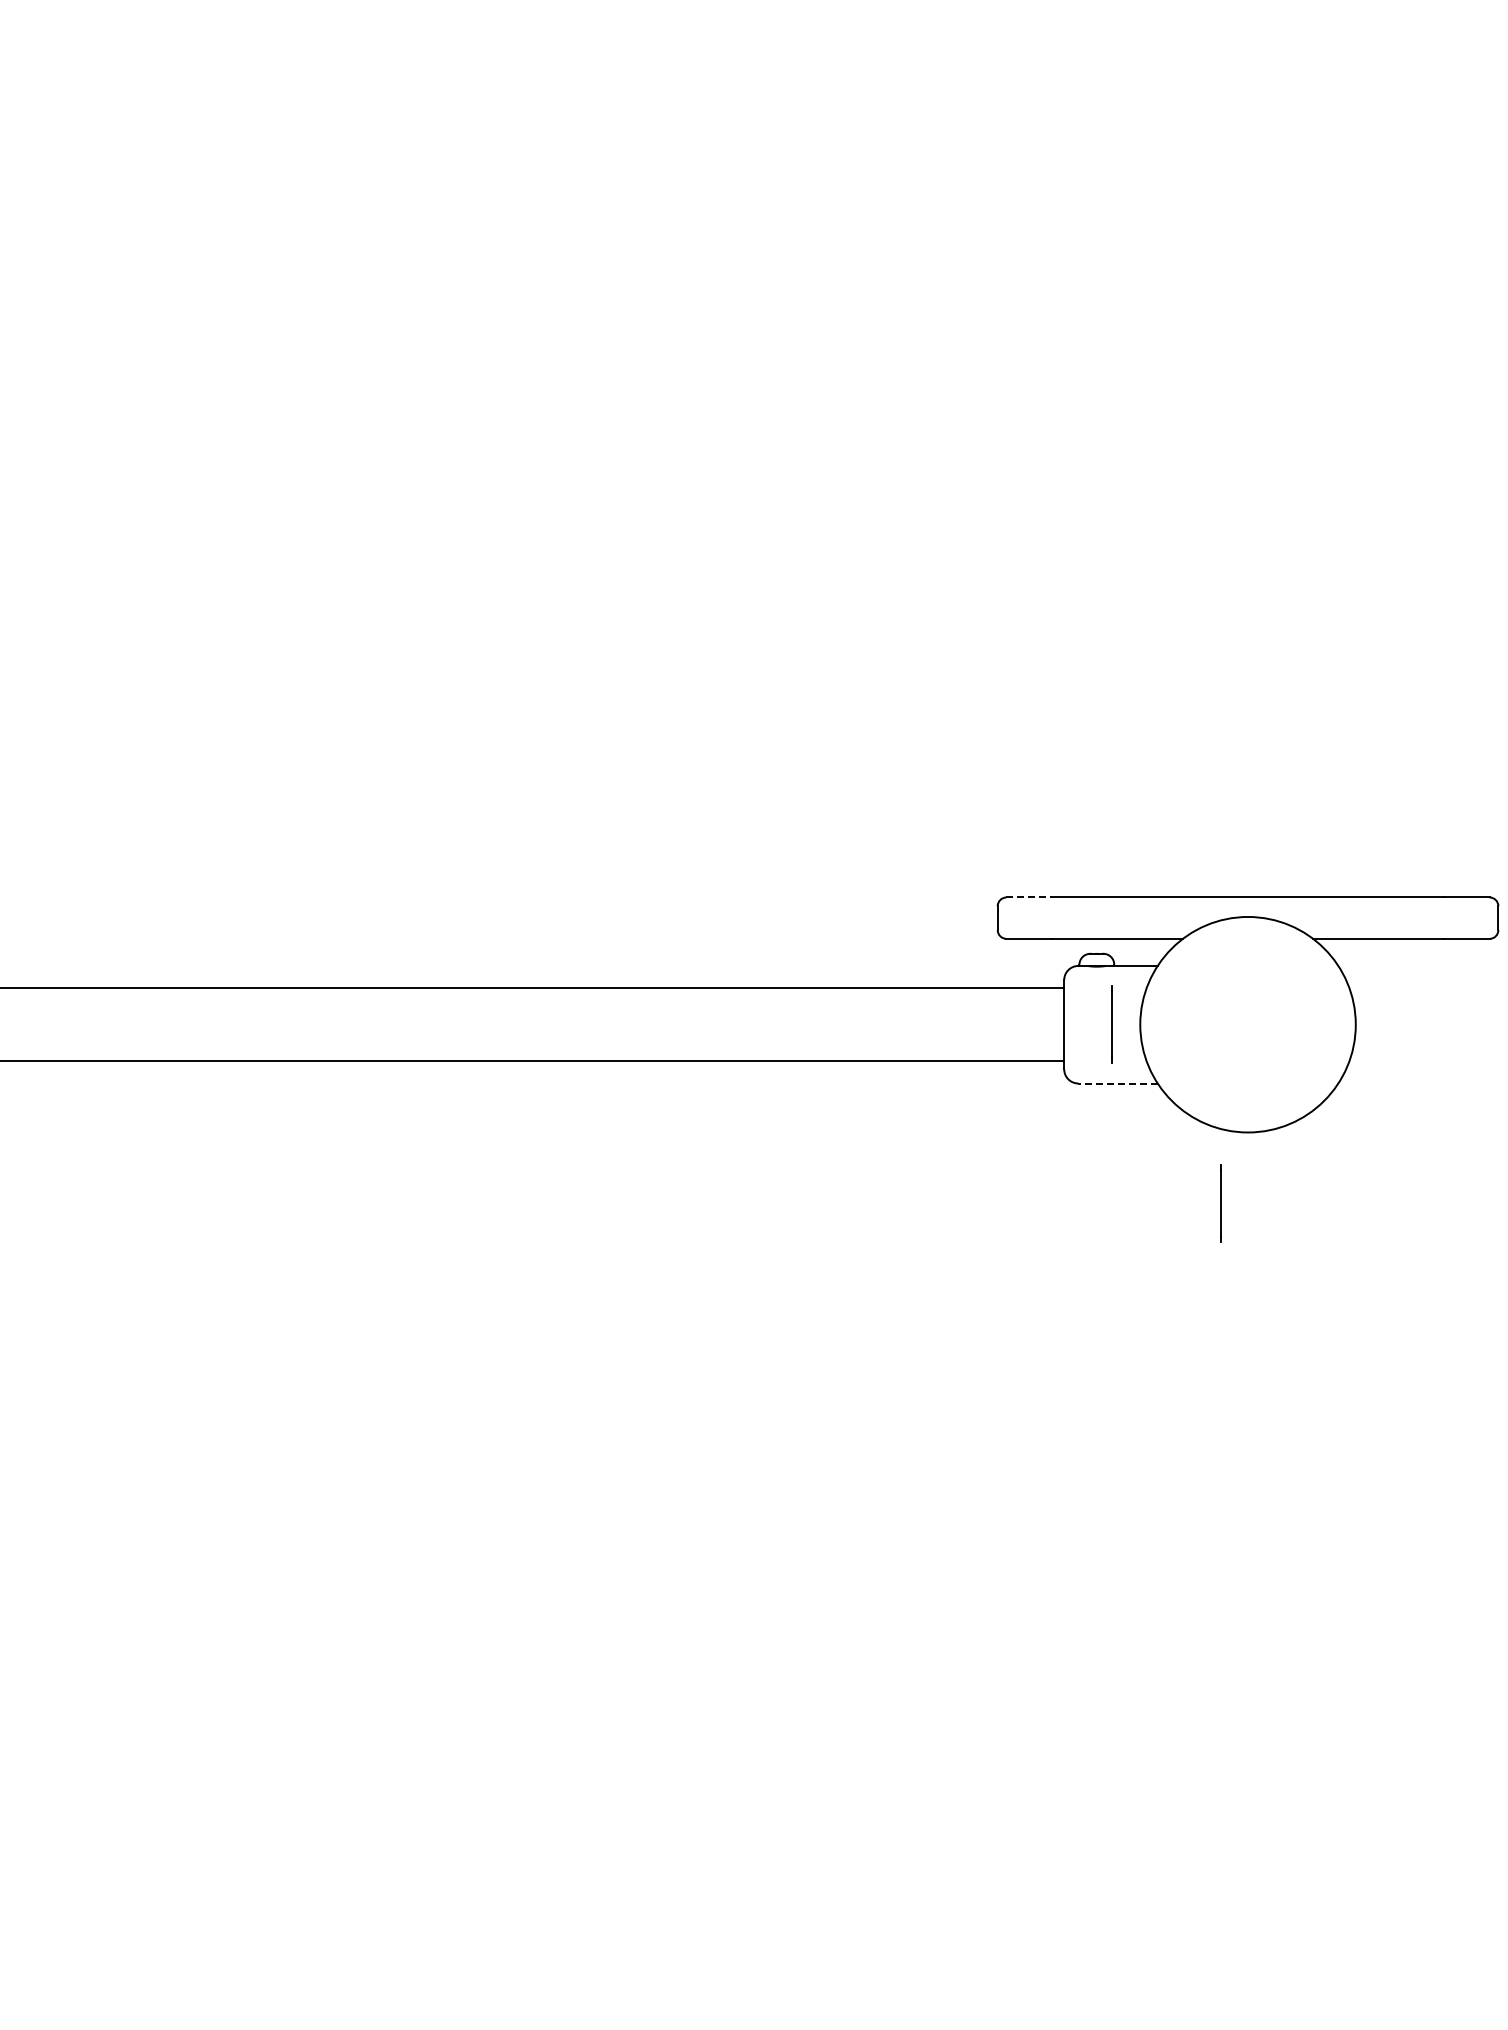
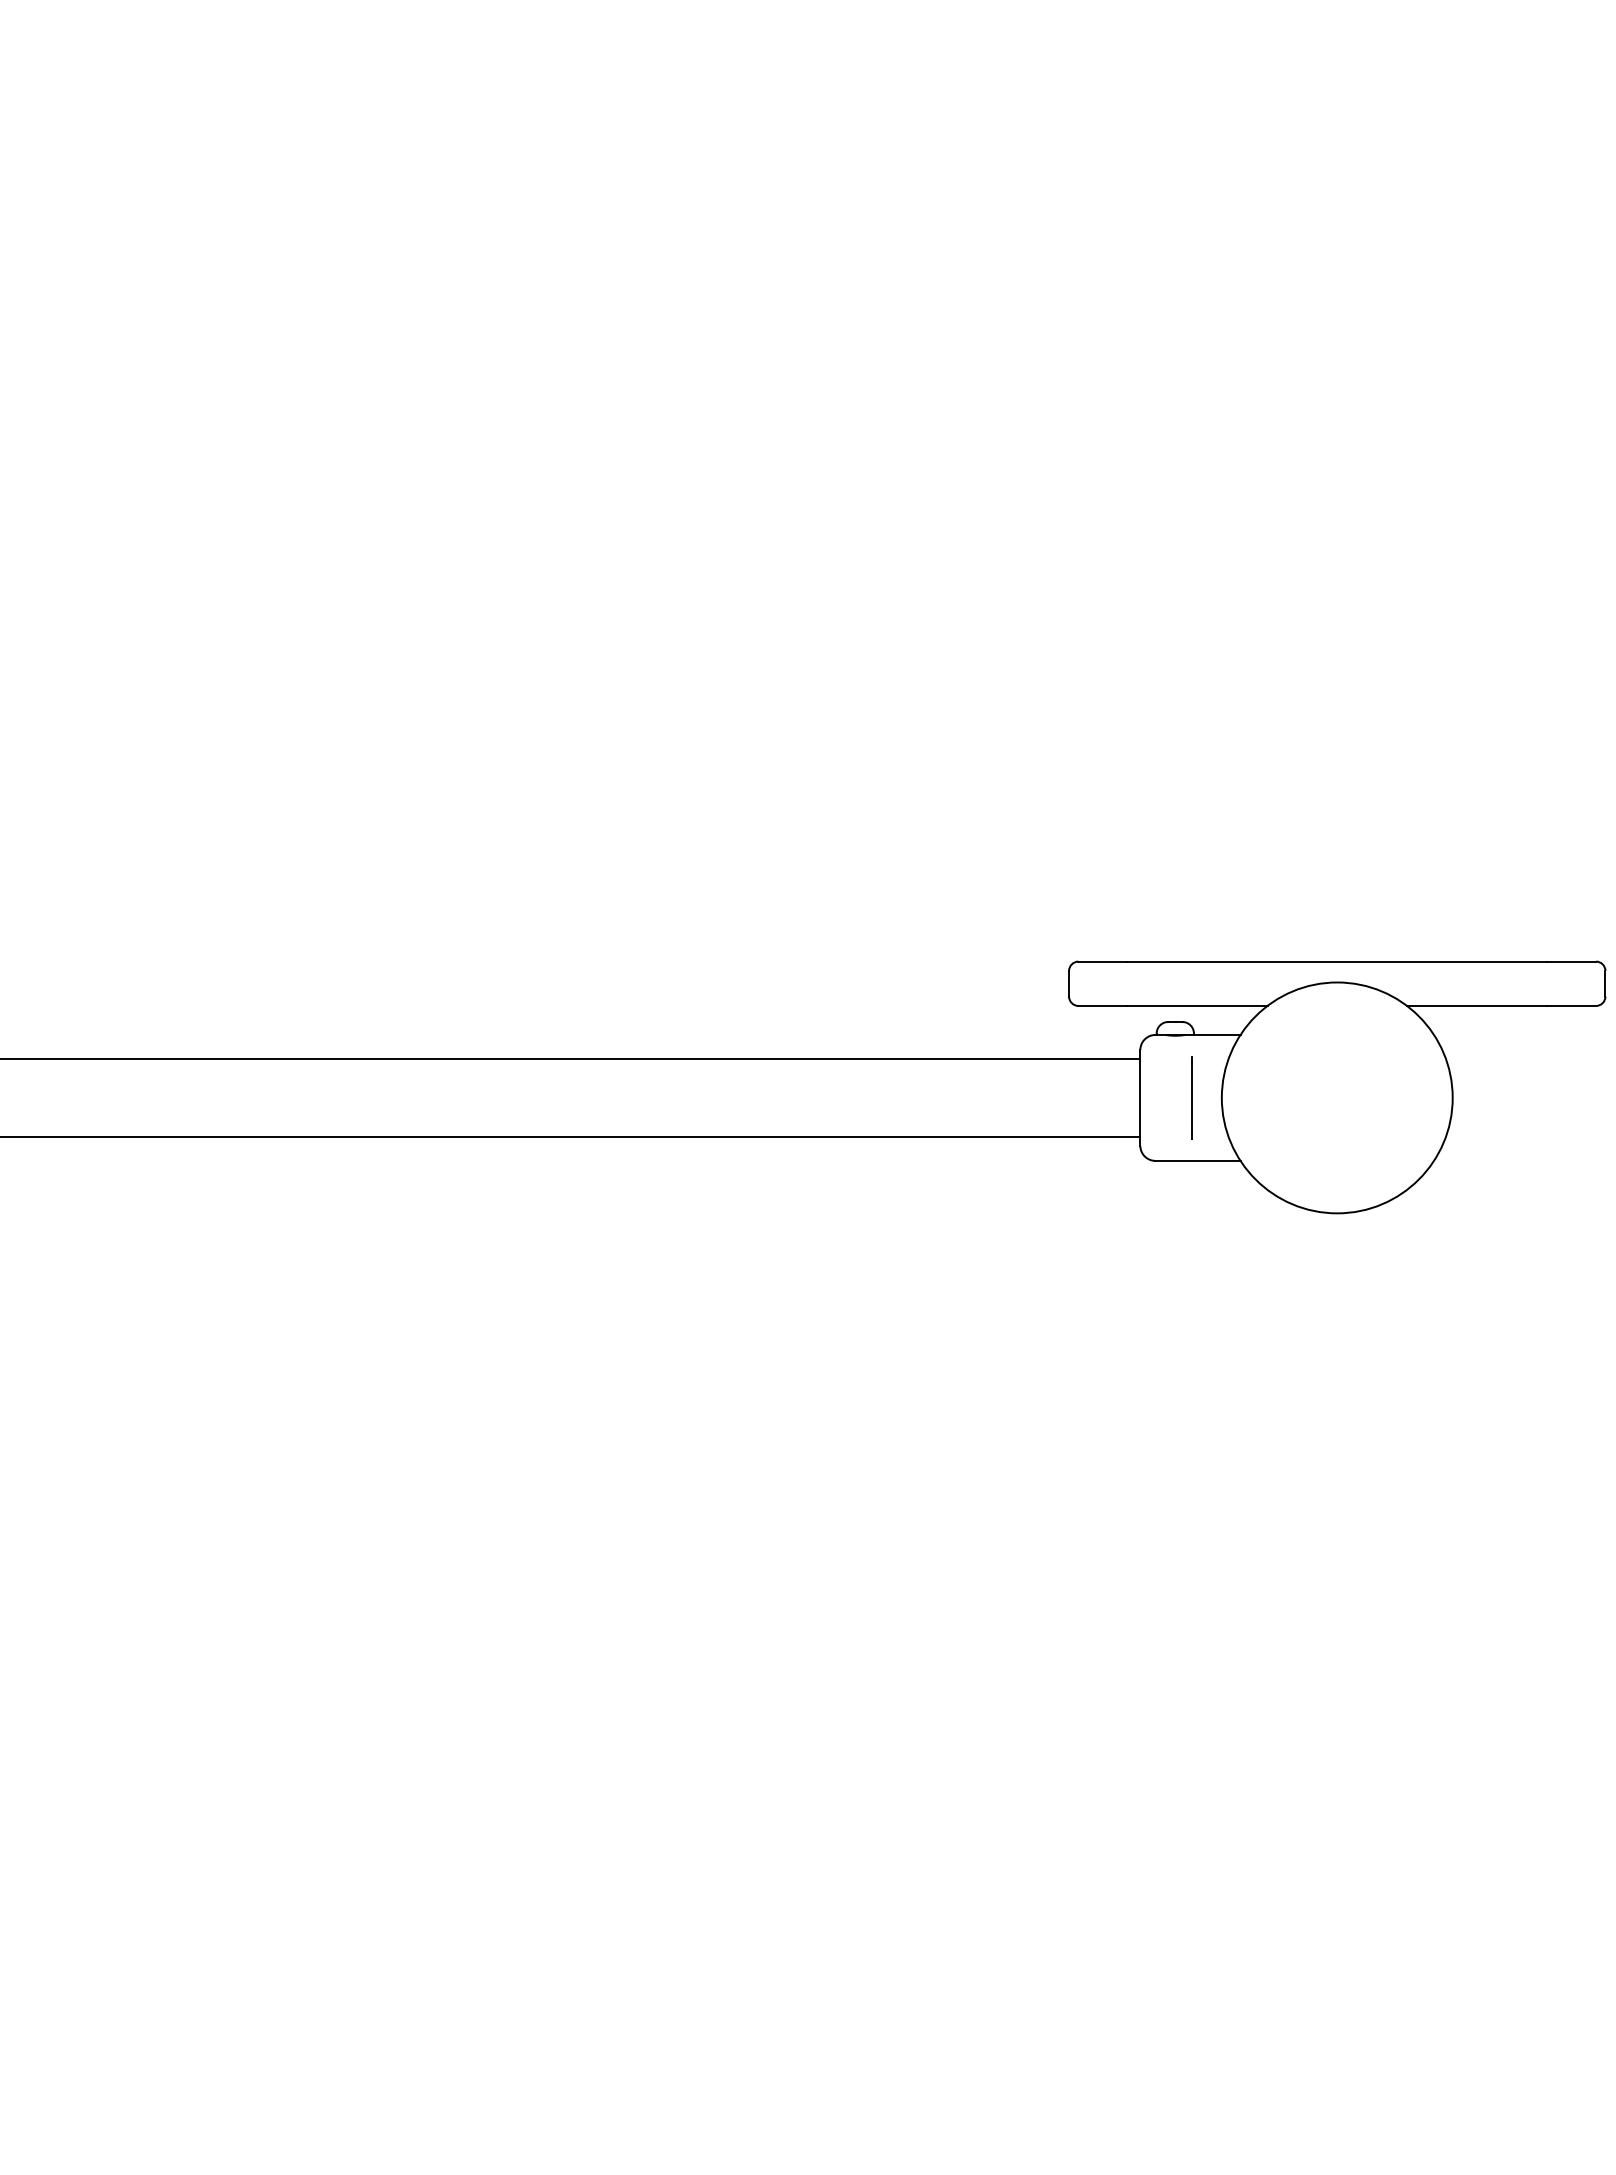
line: (1029, 897) -> (1103, 961), dashed -> solid
line: (1118, 1083) -> (1198, 1160), dashed -> solid
line: (1220, 1203) -> (1307, 1289), removed

